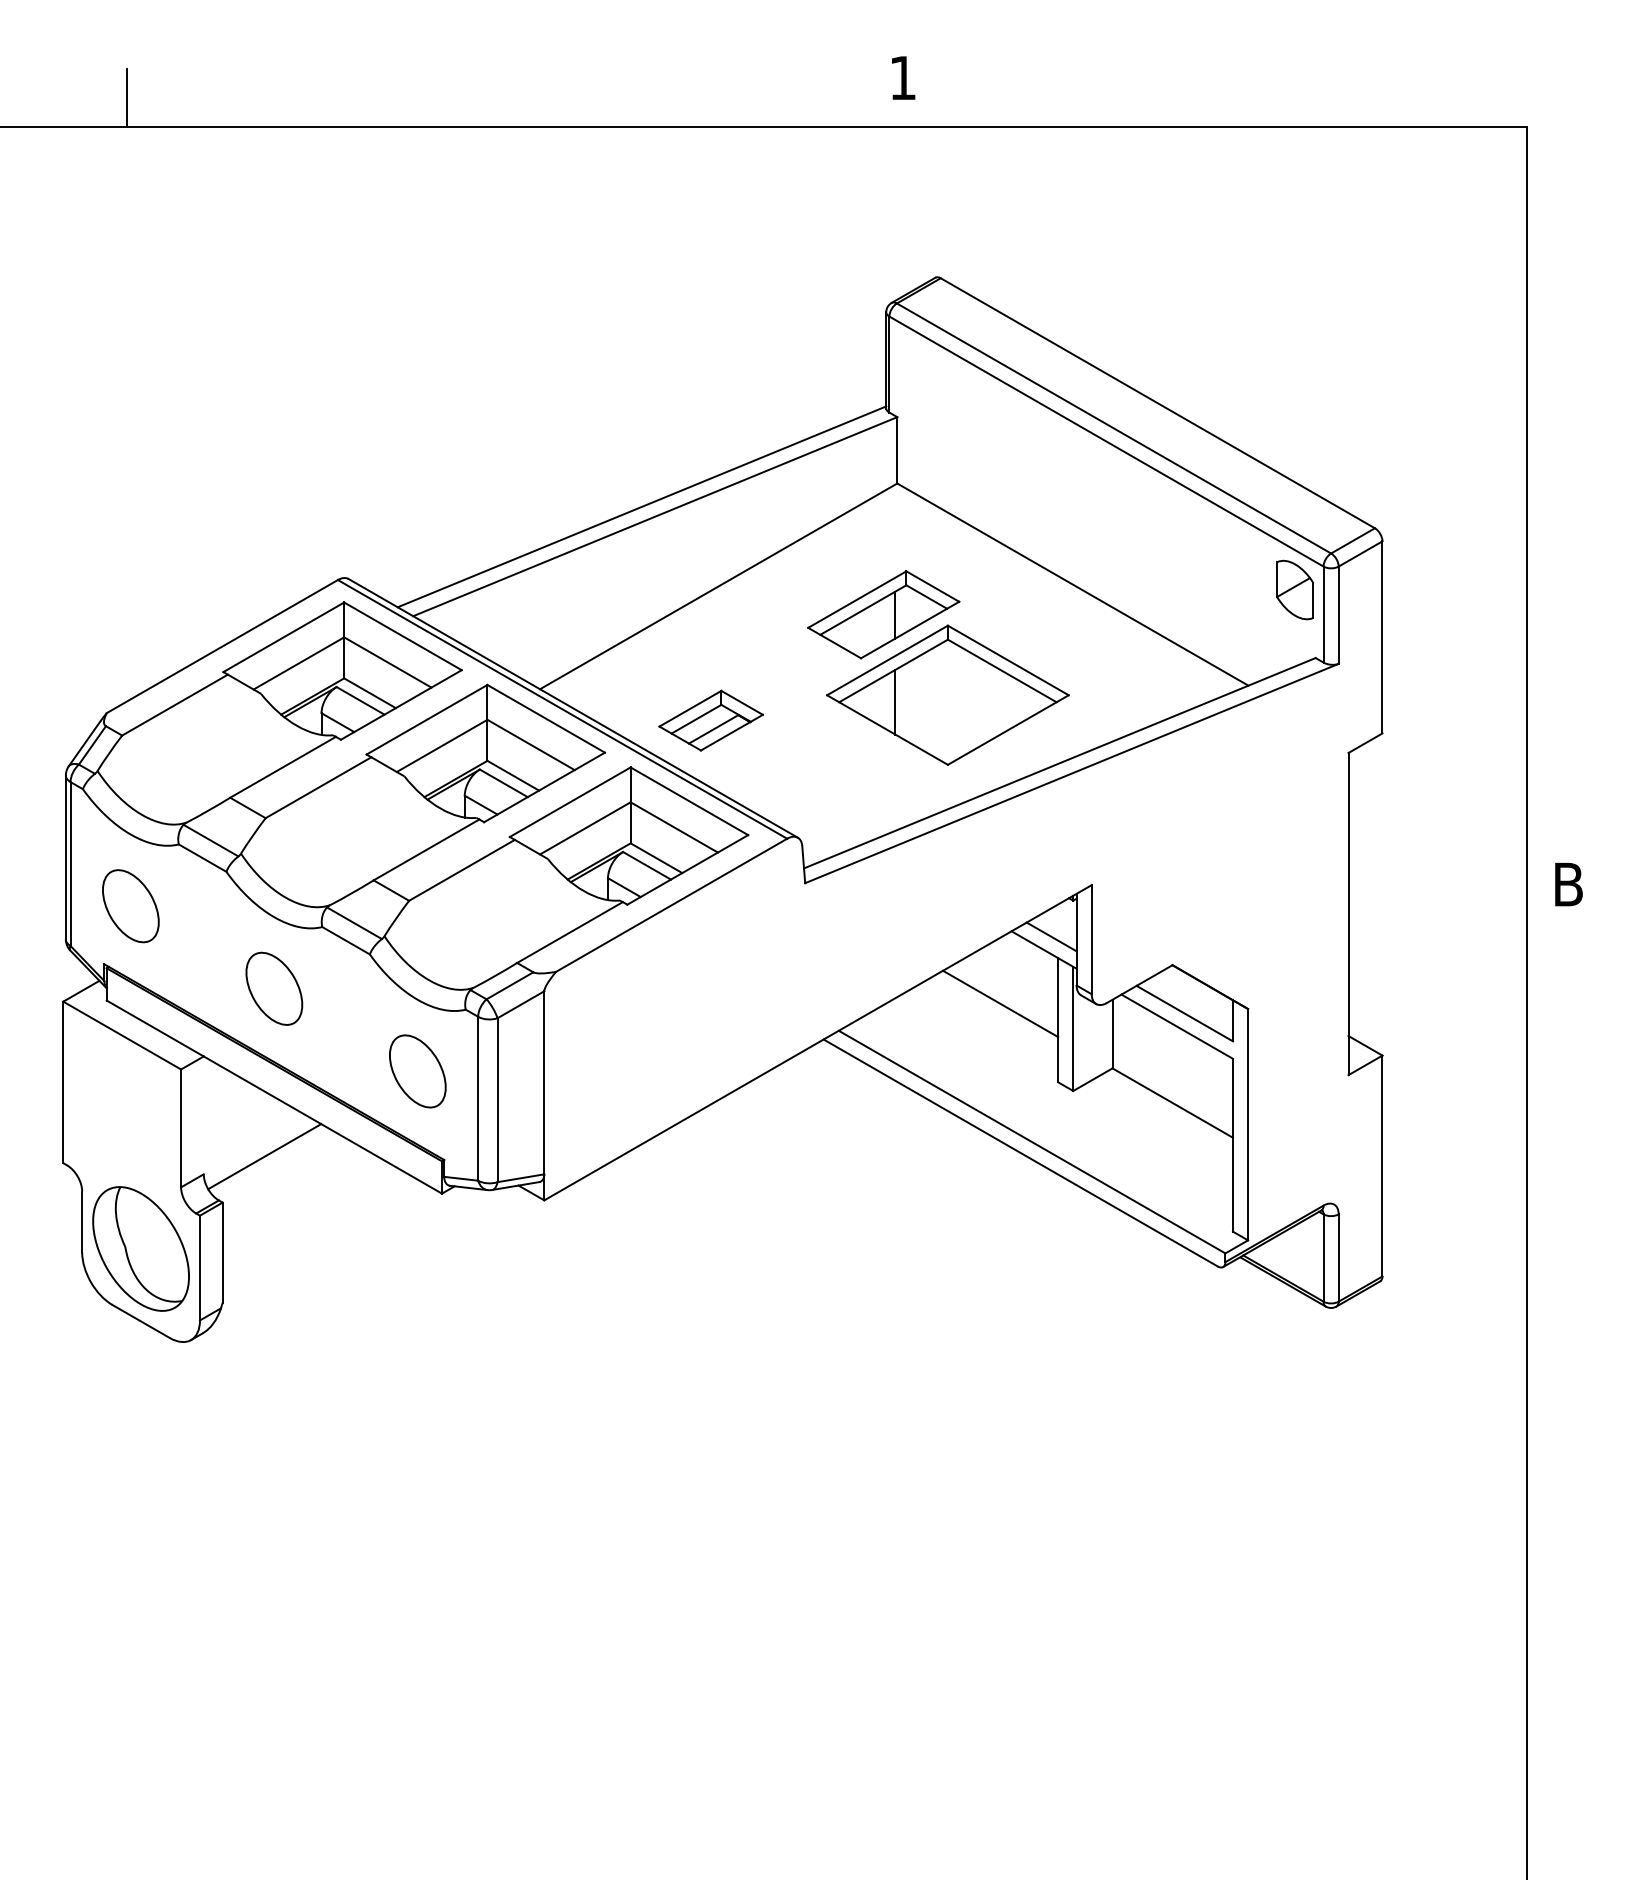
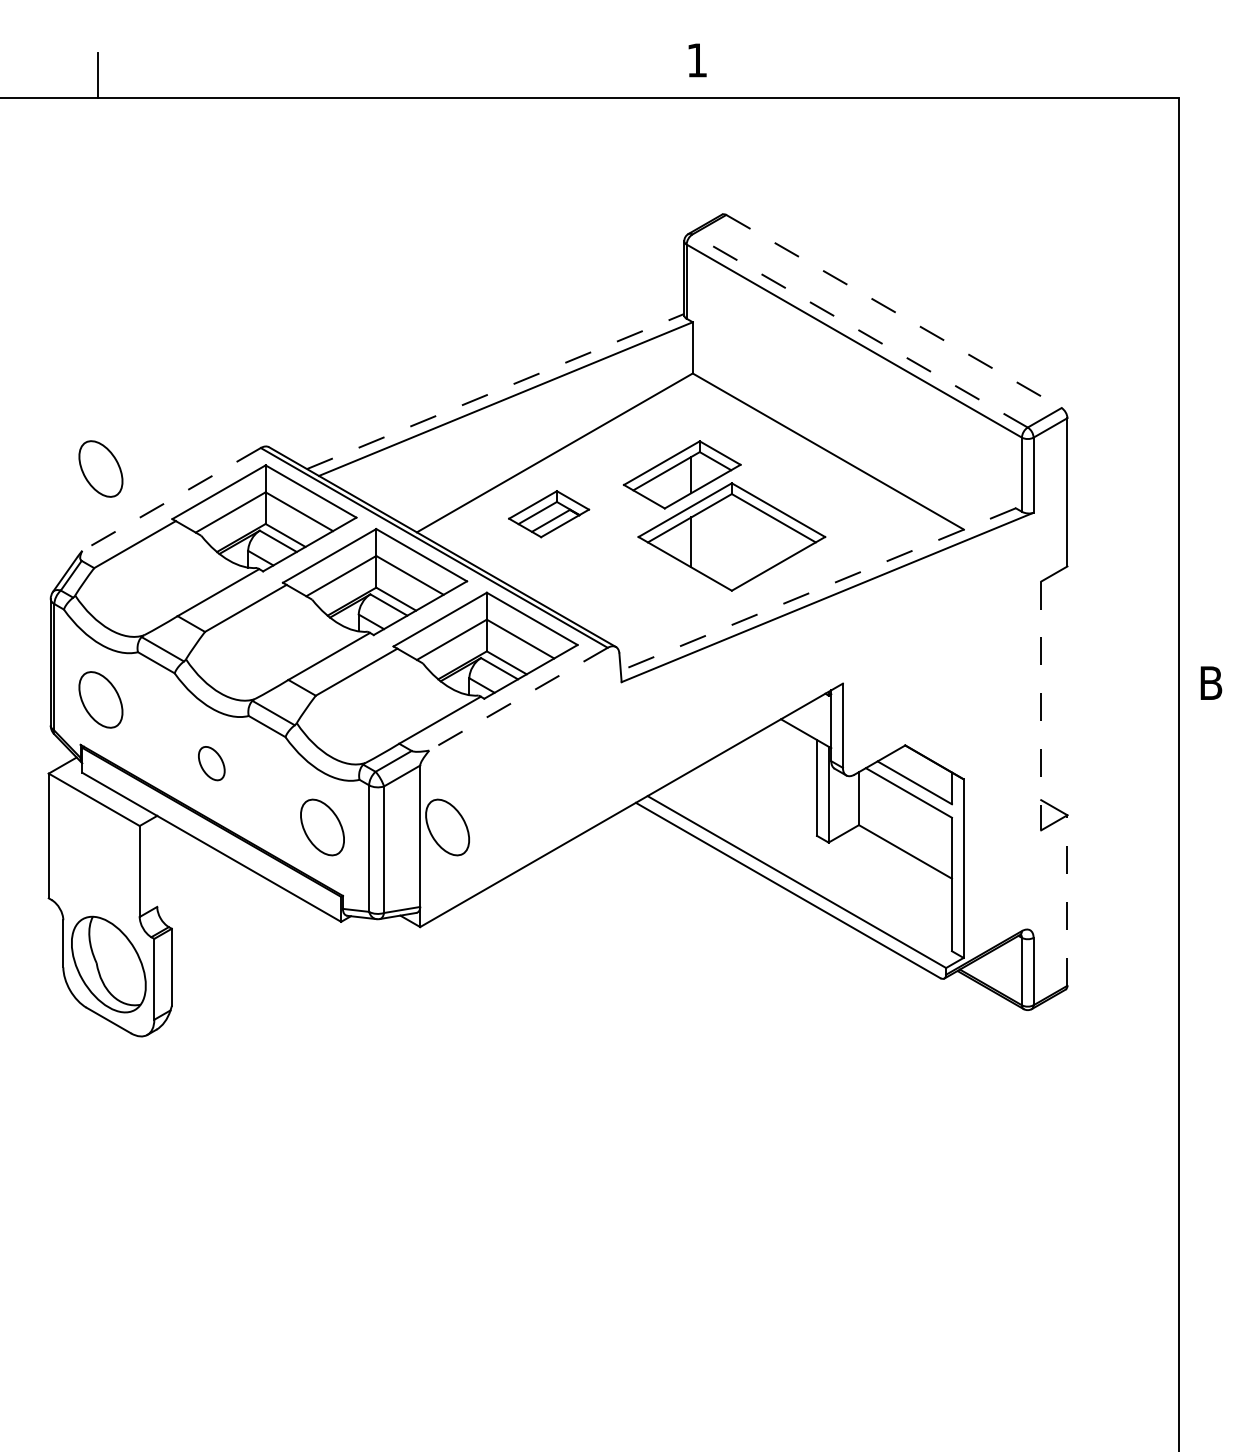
line: (1157, 403) -> (893, 311), solid -> dashed
line: (1114, 428) -> (860, 331), solid -> dashed
line: (642, 506) -> (496, 391), solid -> dashed
part: (1294, 589) -> (999, 455), removed
part: (130, 607) -> (100, 469), added
line: (221, 646) -> (170, 499), solid -> dashed
part: (710, 720) -> (548, 514), moved
line: (1059, 763) -> (818, 589), solid -> dashed
line: (671, 905) -> (518, 699), solid -> dashed
line: (1348, 914) -> (1041, 706), solid -> dashed
line: (1051, 936) -> (811, 723), removed
part: (274, 988) -> (211, 763), size x0.6
line: (1000, 1003) -> (772, 775), removed
part: (579, 1071) -> (447, 827), added
line: (264, 1156) -> (204, 893), removed
line: (1382, 1165) -> (1067, 900), solid -> dashed

